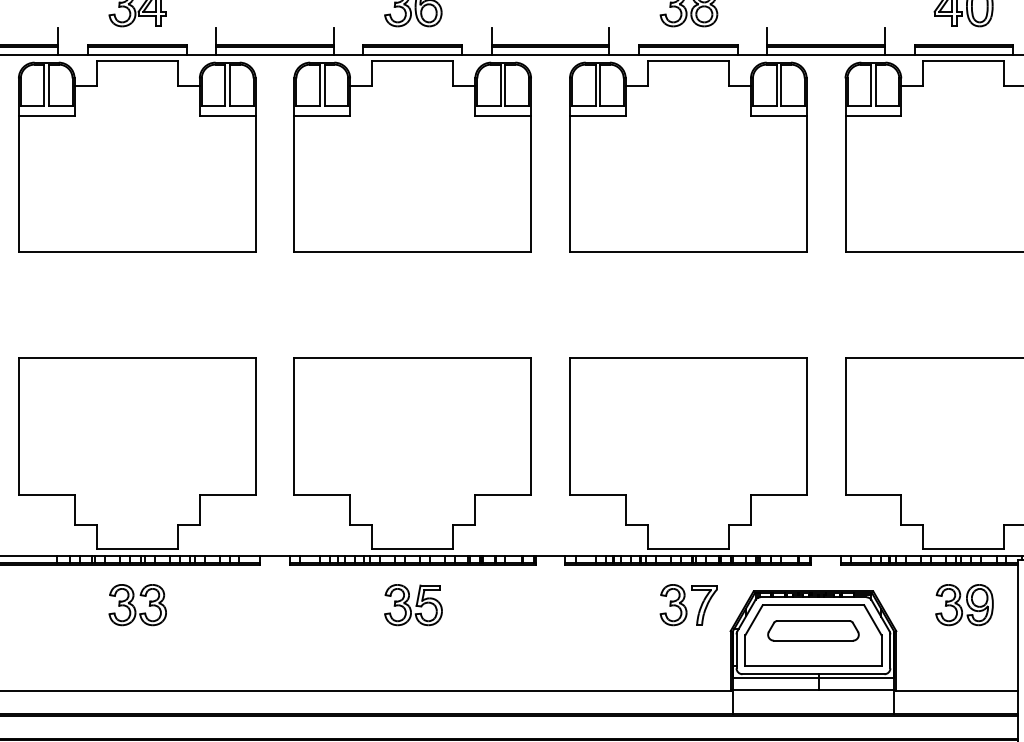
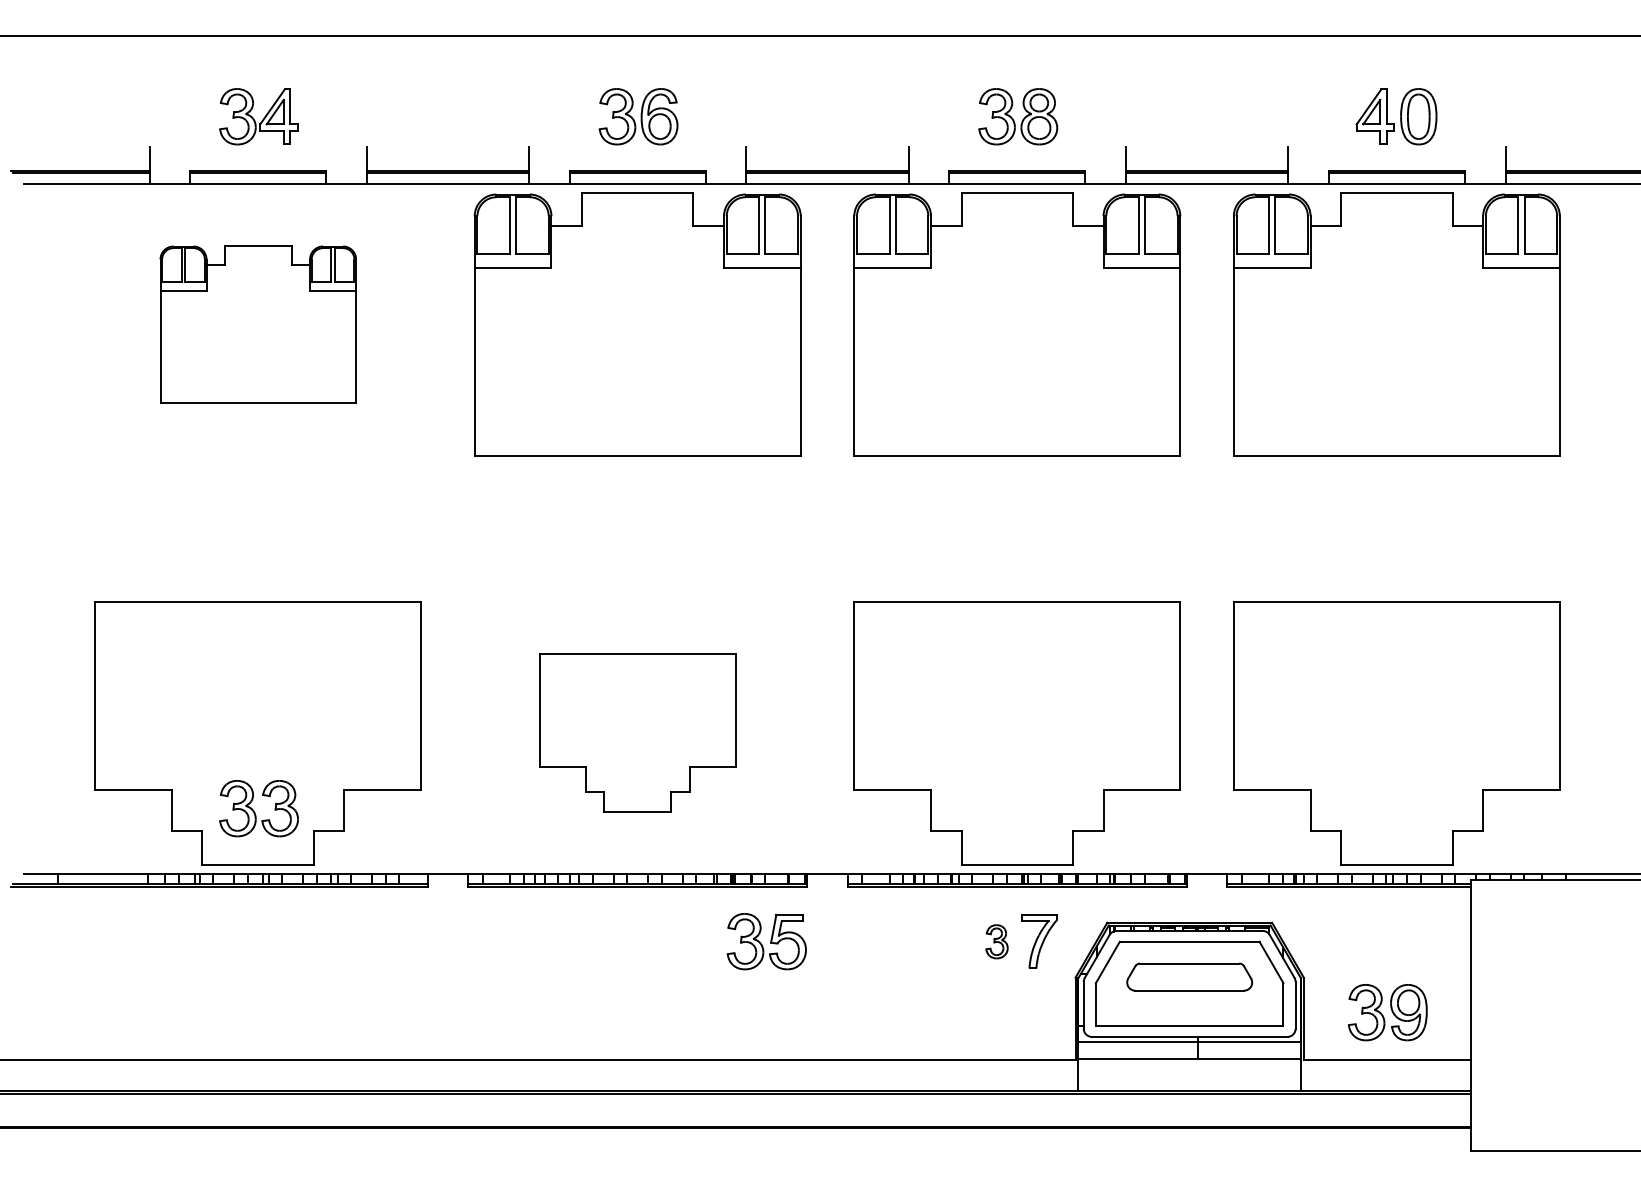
part: (137, 157) -> (258, 324), size x0.6
part: (412, 453) -> (637, 733), size x0.6
part: (137, 604) -> (258, 808), moved
part: (413, 604) -> (766, 941), moved
part: (673, 604) -> (996, 941), size x0.6
part: (964, 604) -> (1387, 1012), moved

